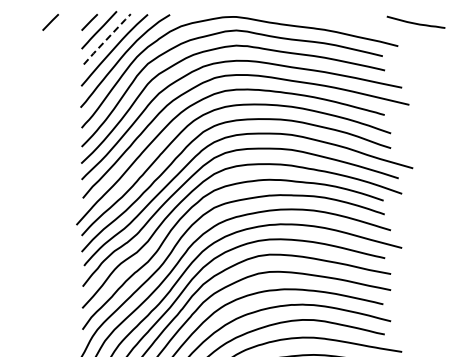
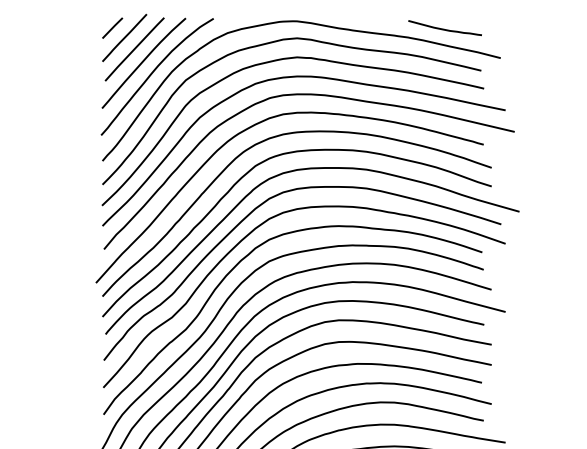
line: (50, 22) -> (63, 28), removed
curve: (415, 22) -> (444, 28), moved
line: (107, 39) -> (135, 49), dashed -> solid

